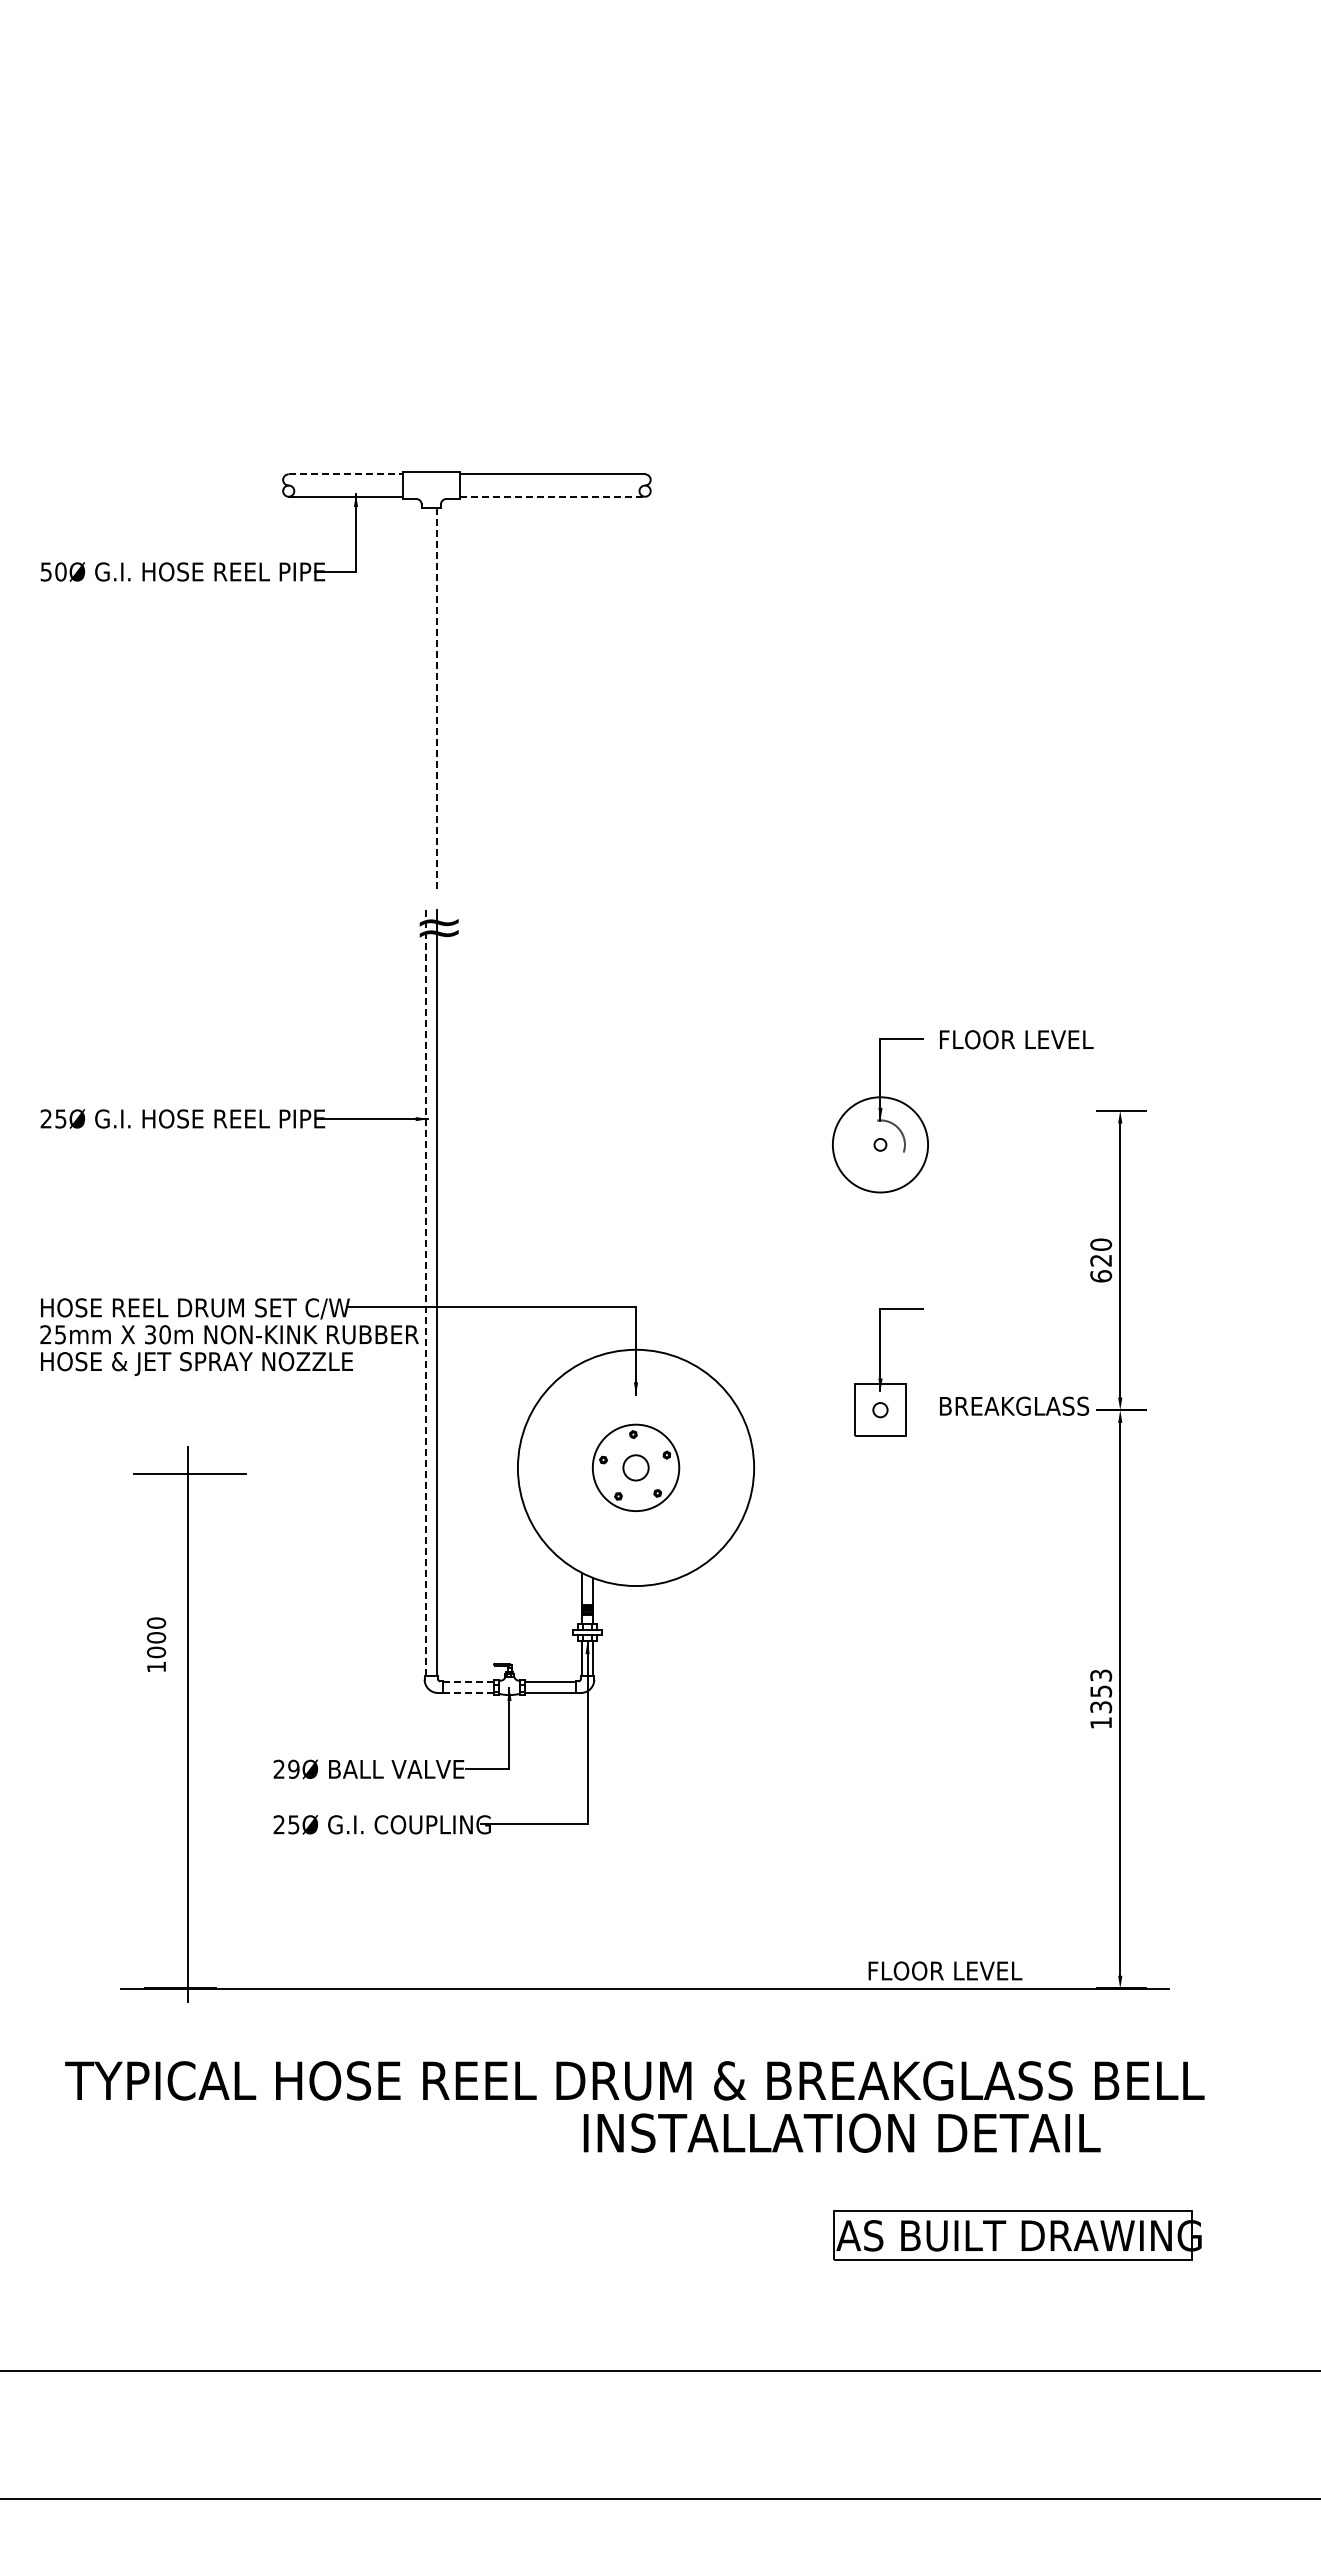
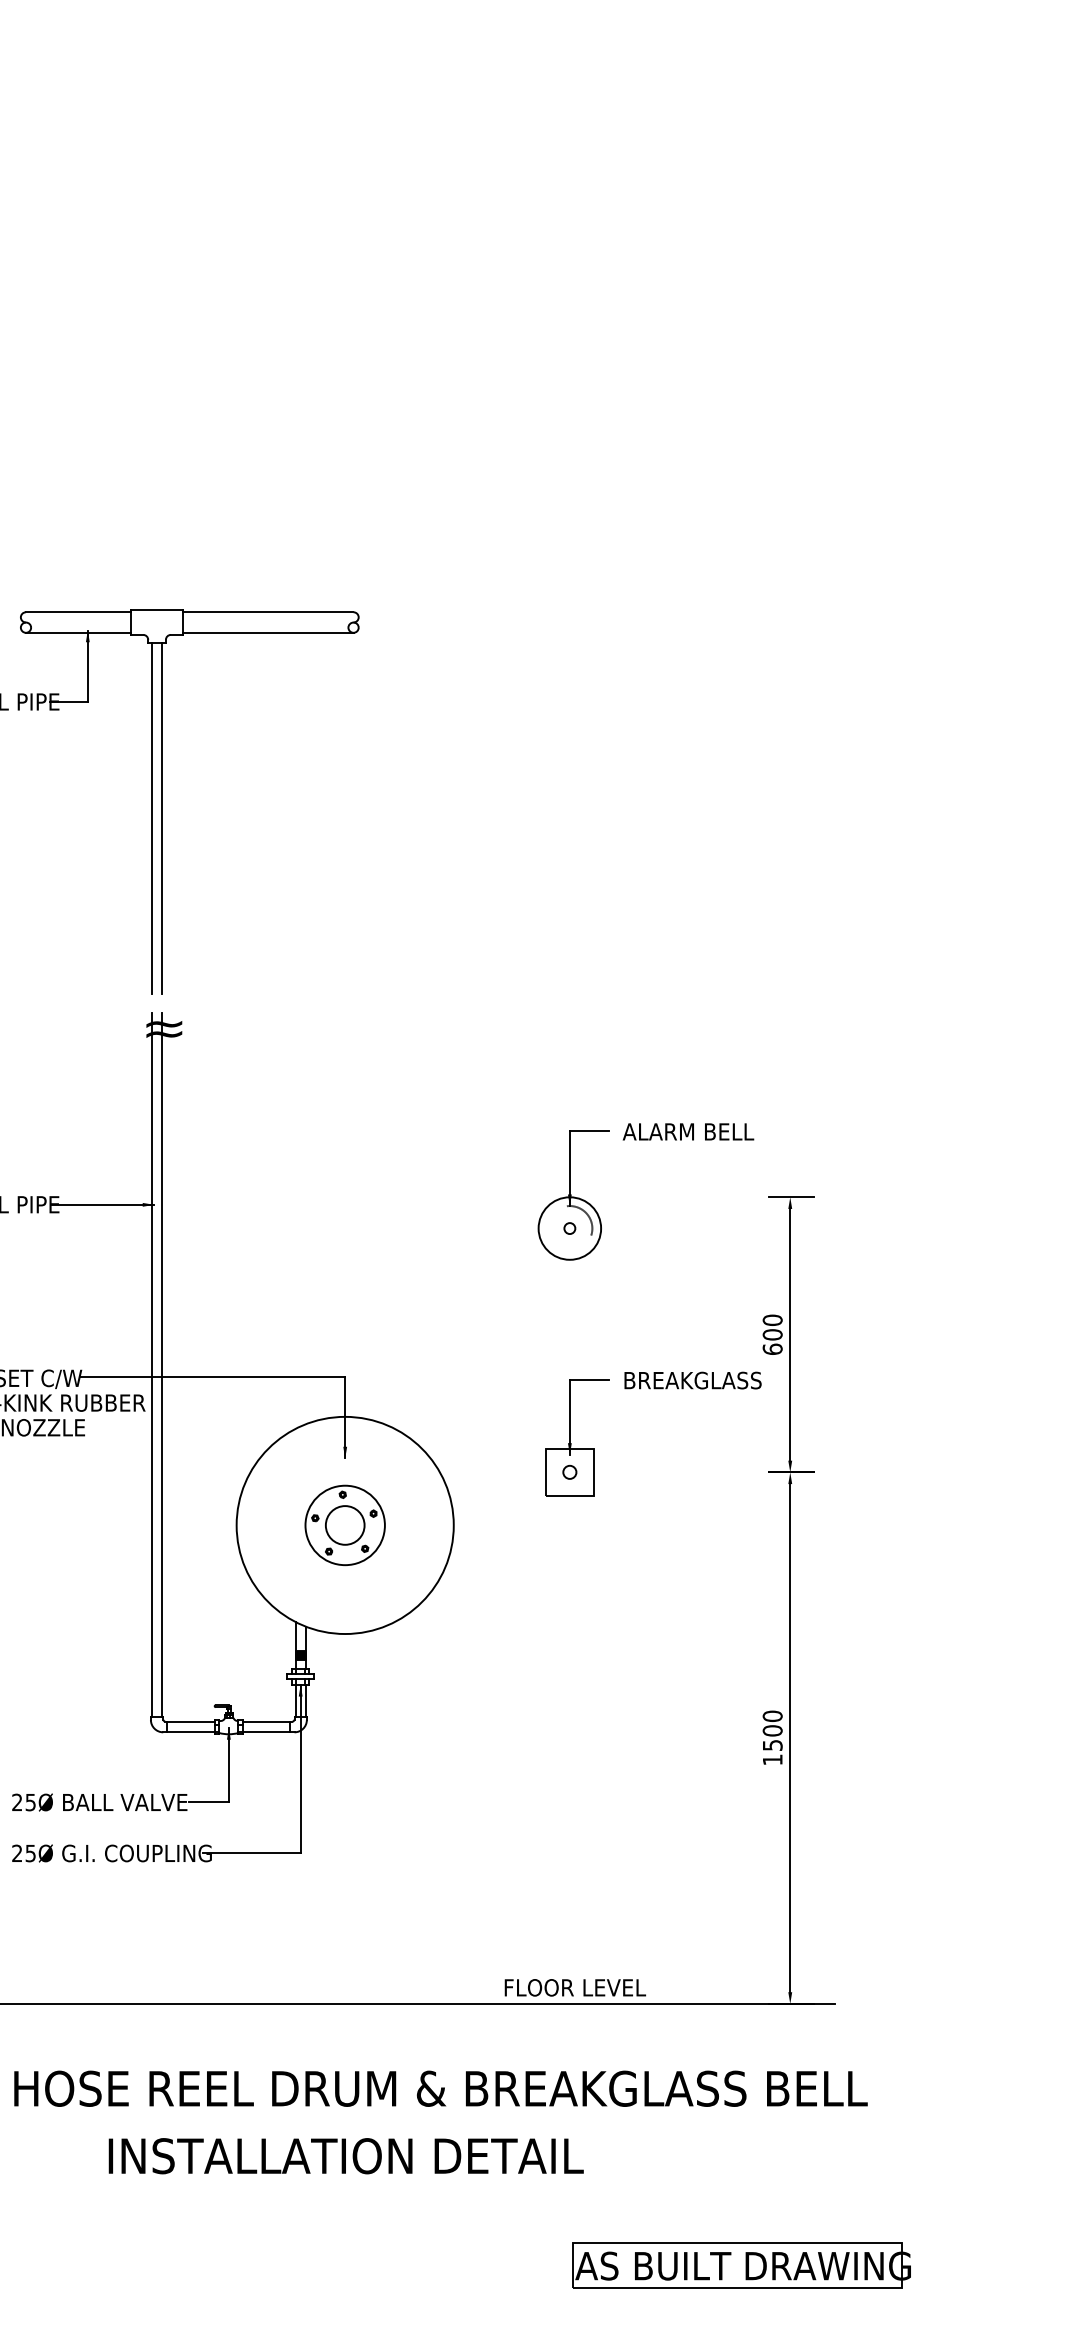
line: (346, 474) -> (79, 612), dashed -> solid
line: (552, 496) -> (268, 632), dashed -> solid
line: (425, 698) -> (151, 818), added
line: (436, 698) -> (161, 818), dashed -> solid
text: (1015, 1039) -> (693, 1131), FLOOR LEVEL -> ALARM BELL
circle: (880, 1144) -> (569, 1228), size x0.71
text: (1101, 1260) -> (773, 1334), 620 -> 600
line: (425, 1293) -> (151, 1365), dashed -> solid
text: (1014, 1405) -> (693, 1379), moved
circle: (635, 1467) -> (344, 1525), size x1.67
line: (468, 1681) -> (191, 1721), dashed -> solid
text: (1101, 1690) -> (773, 1730), 1353 -> 1500
line: (468, 1692) -> (191, 1731), dashed -> solid
text: (293, 1768) -> (30, 1801), 29Ø -> 25Ø
text: (945, 1970) -> (575, 1987), moved
text: (841, 2132) -> (345, 2155), moved
part: (1017, 2235) -> (741, 2265), moved

